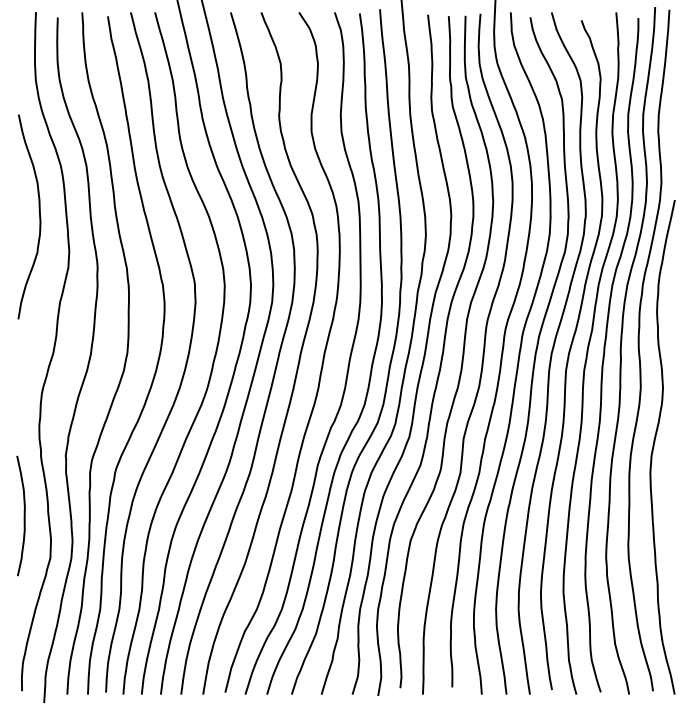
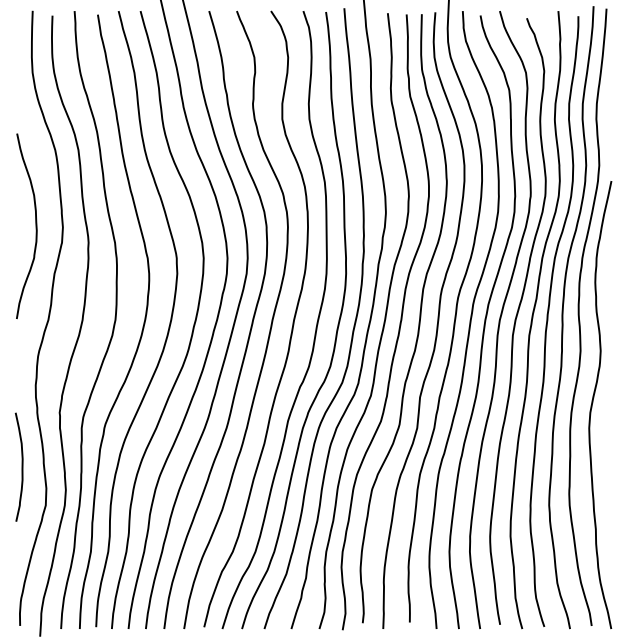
curve: (39, 216) -> (35, 225), moved

